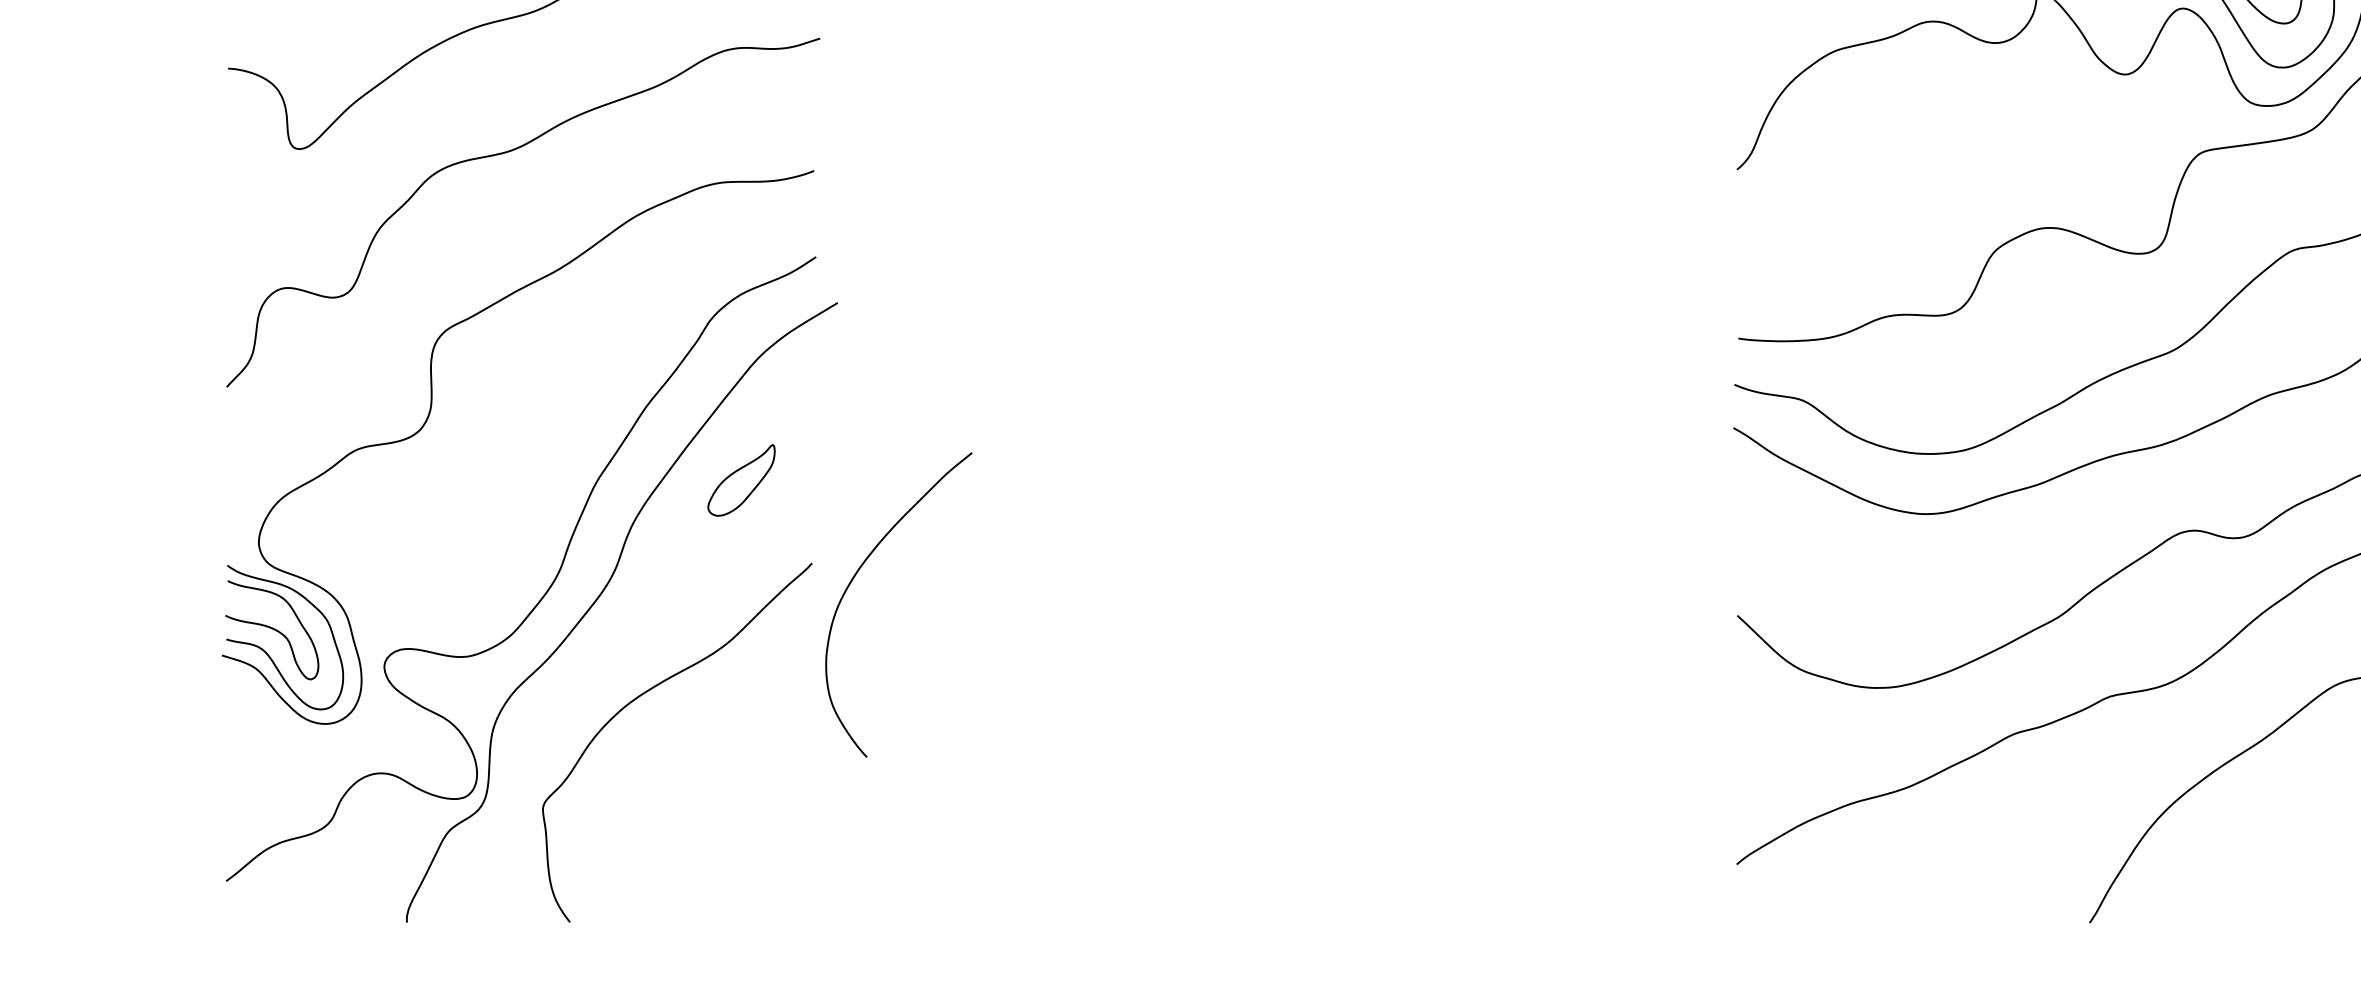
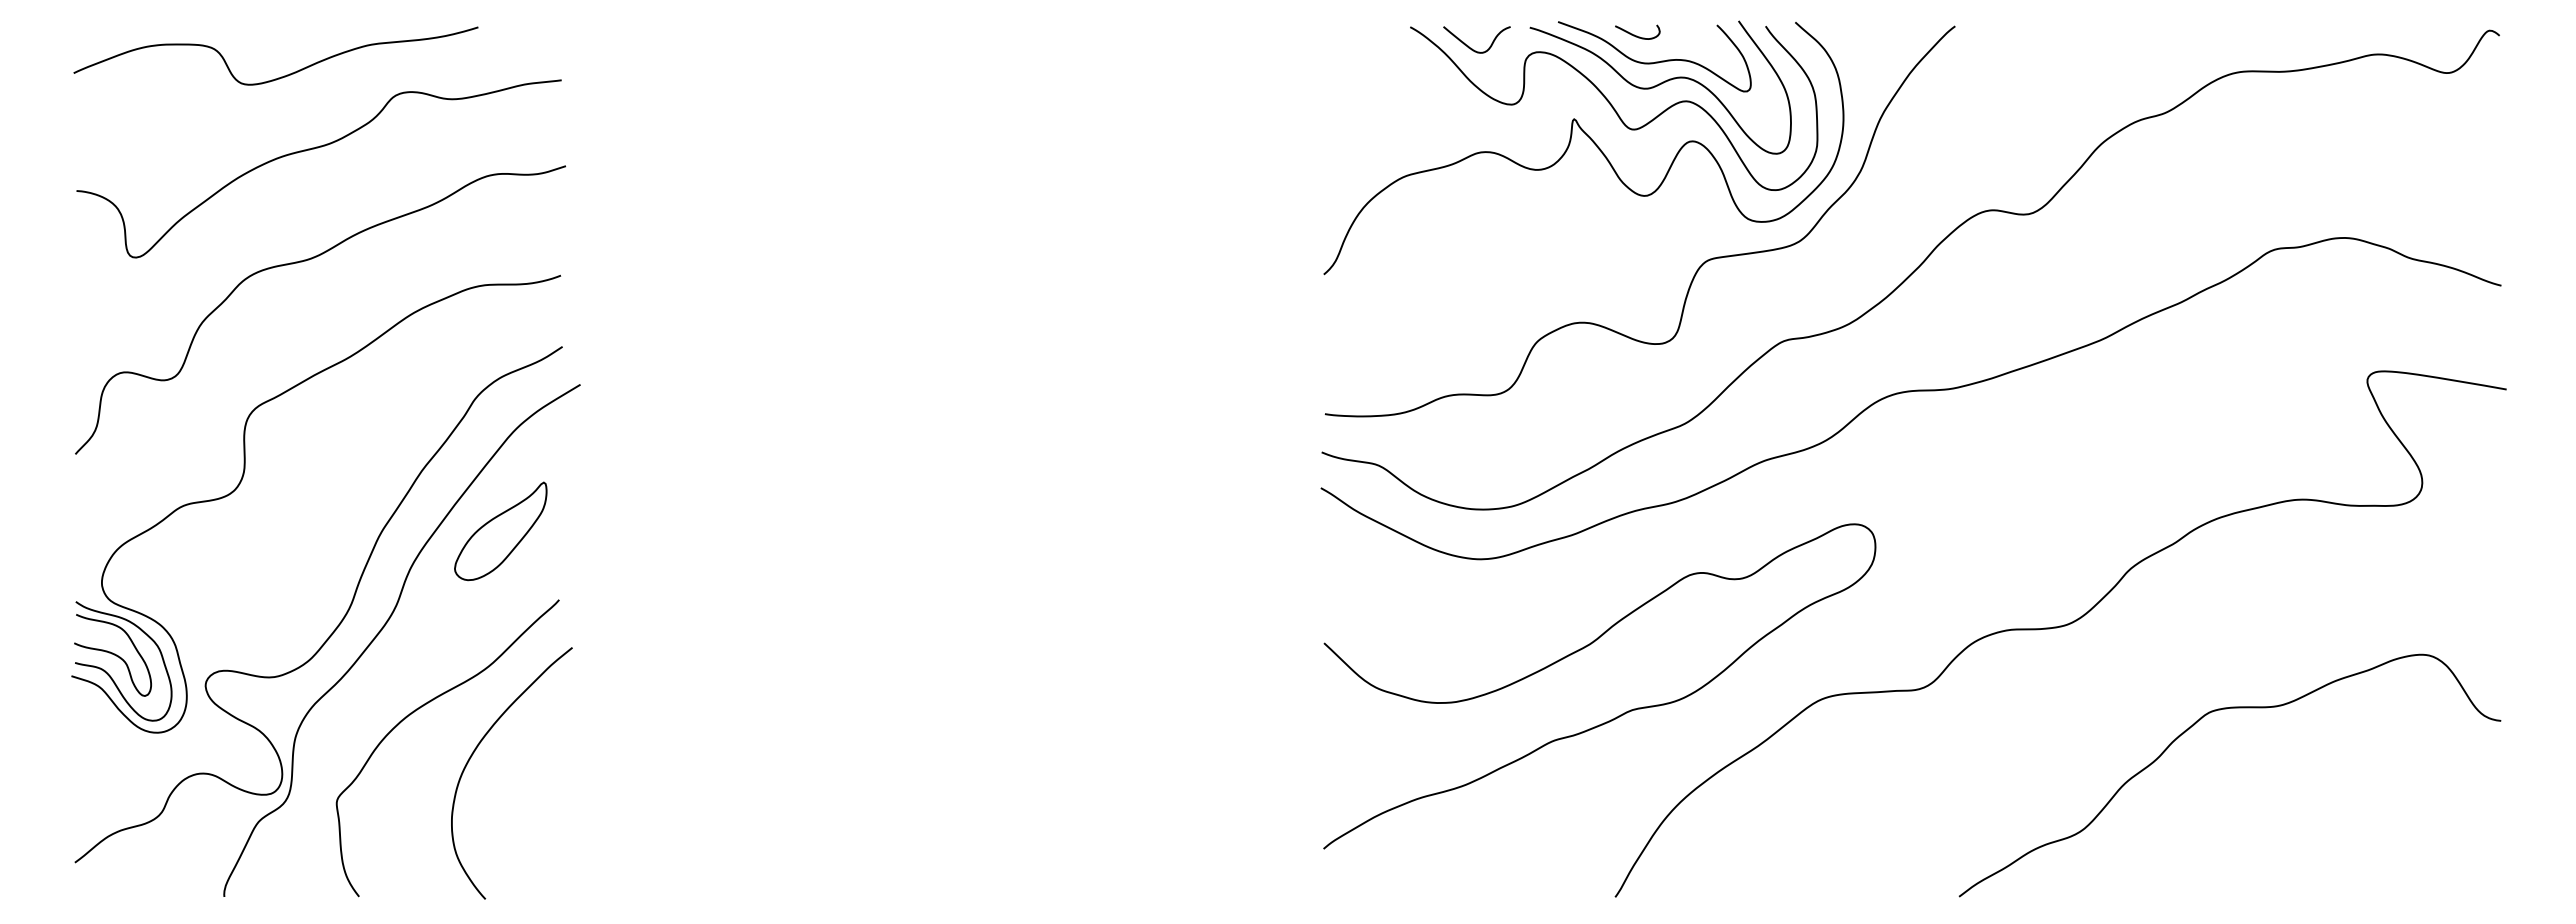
part: (741, 480) -> (500, 531), size x1.67
curve: (854, 578) -> (475, 751), moved

